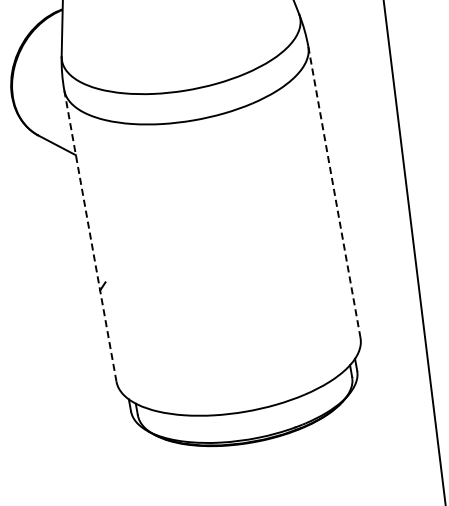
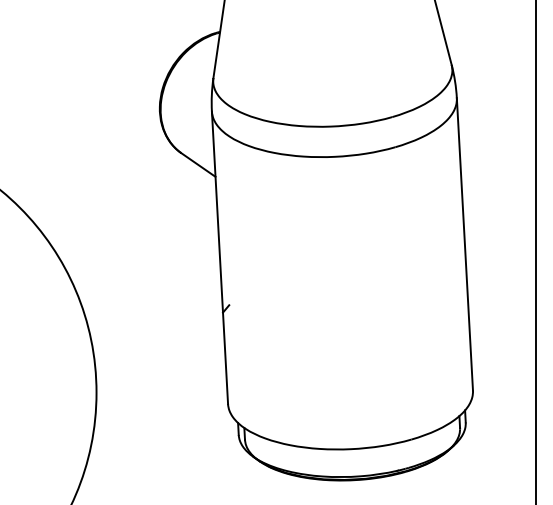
line: (334, 192) -> (464, 244), dashed -> solid
line: (90, 236) -> (220, 258), dashed -> solid

